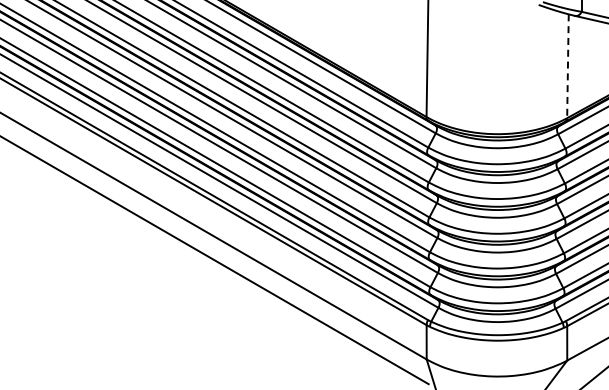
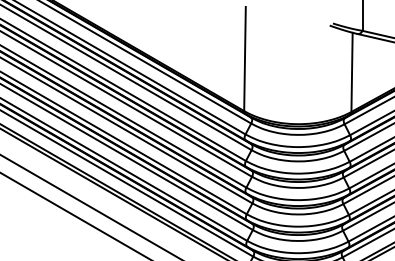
line: (567, 66) -> (351, 72), dashed -> solid

